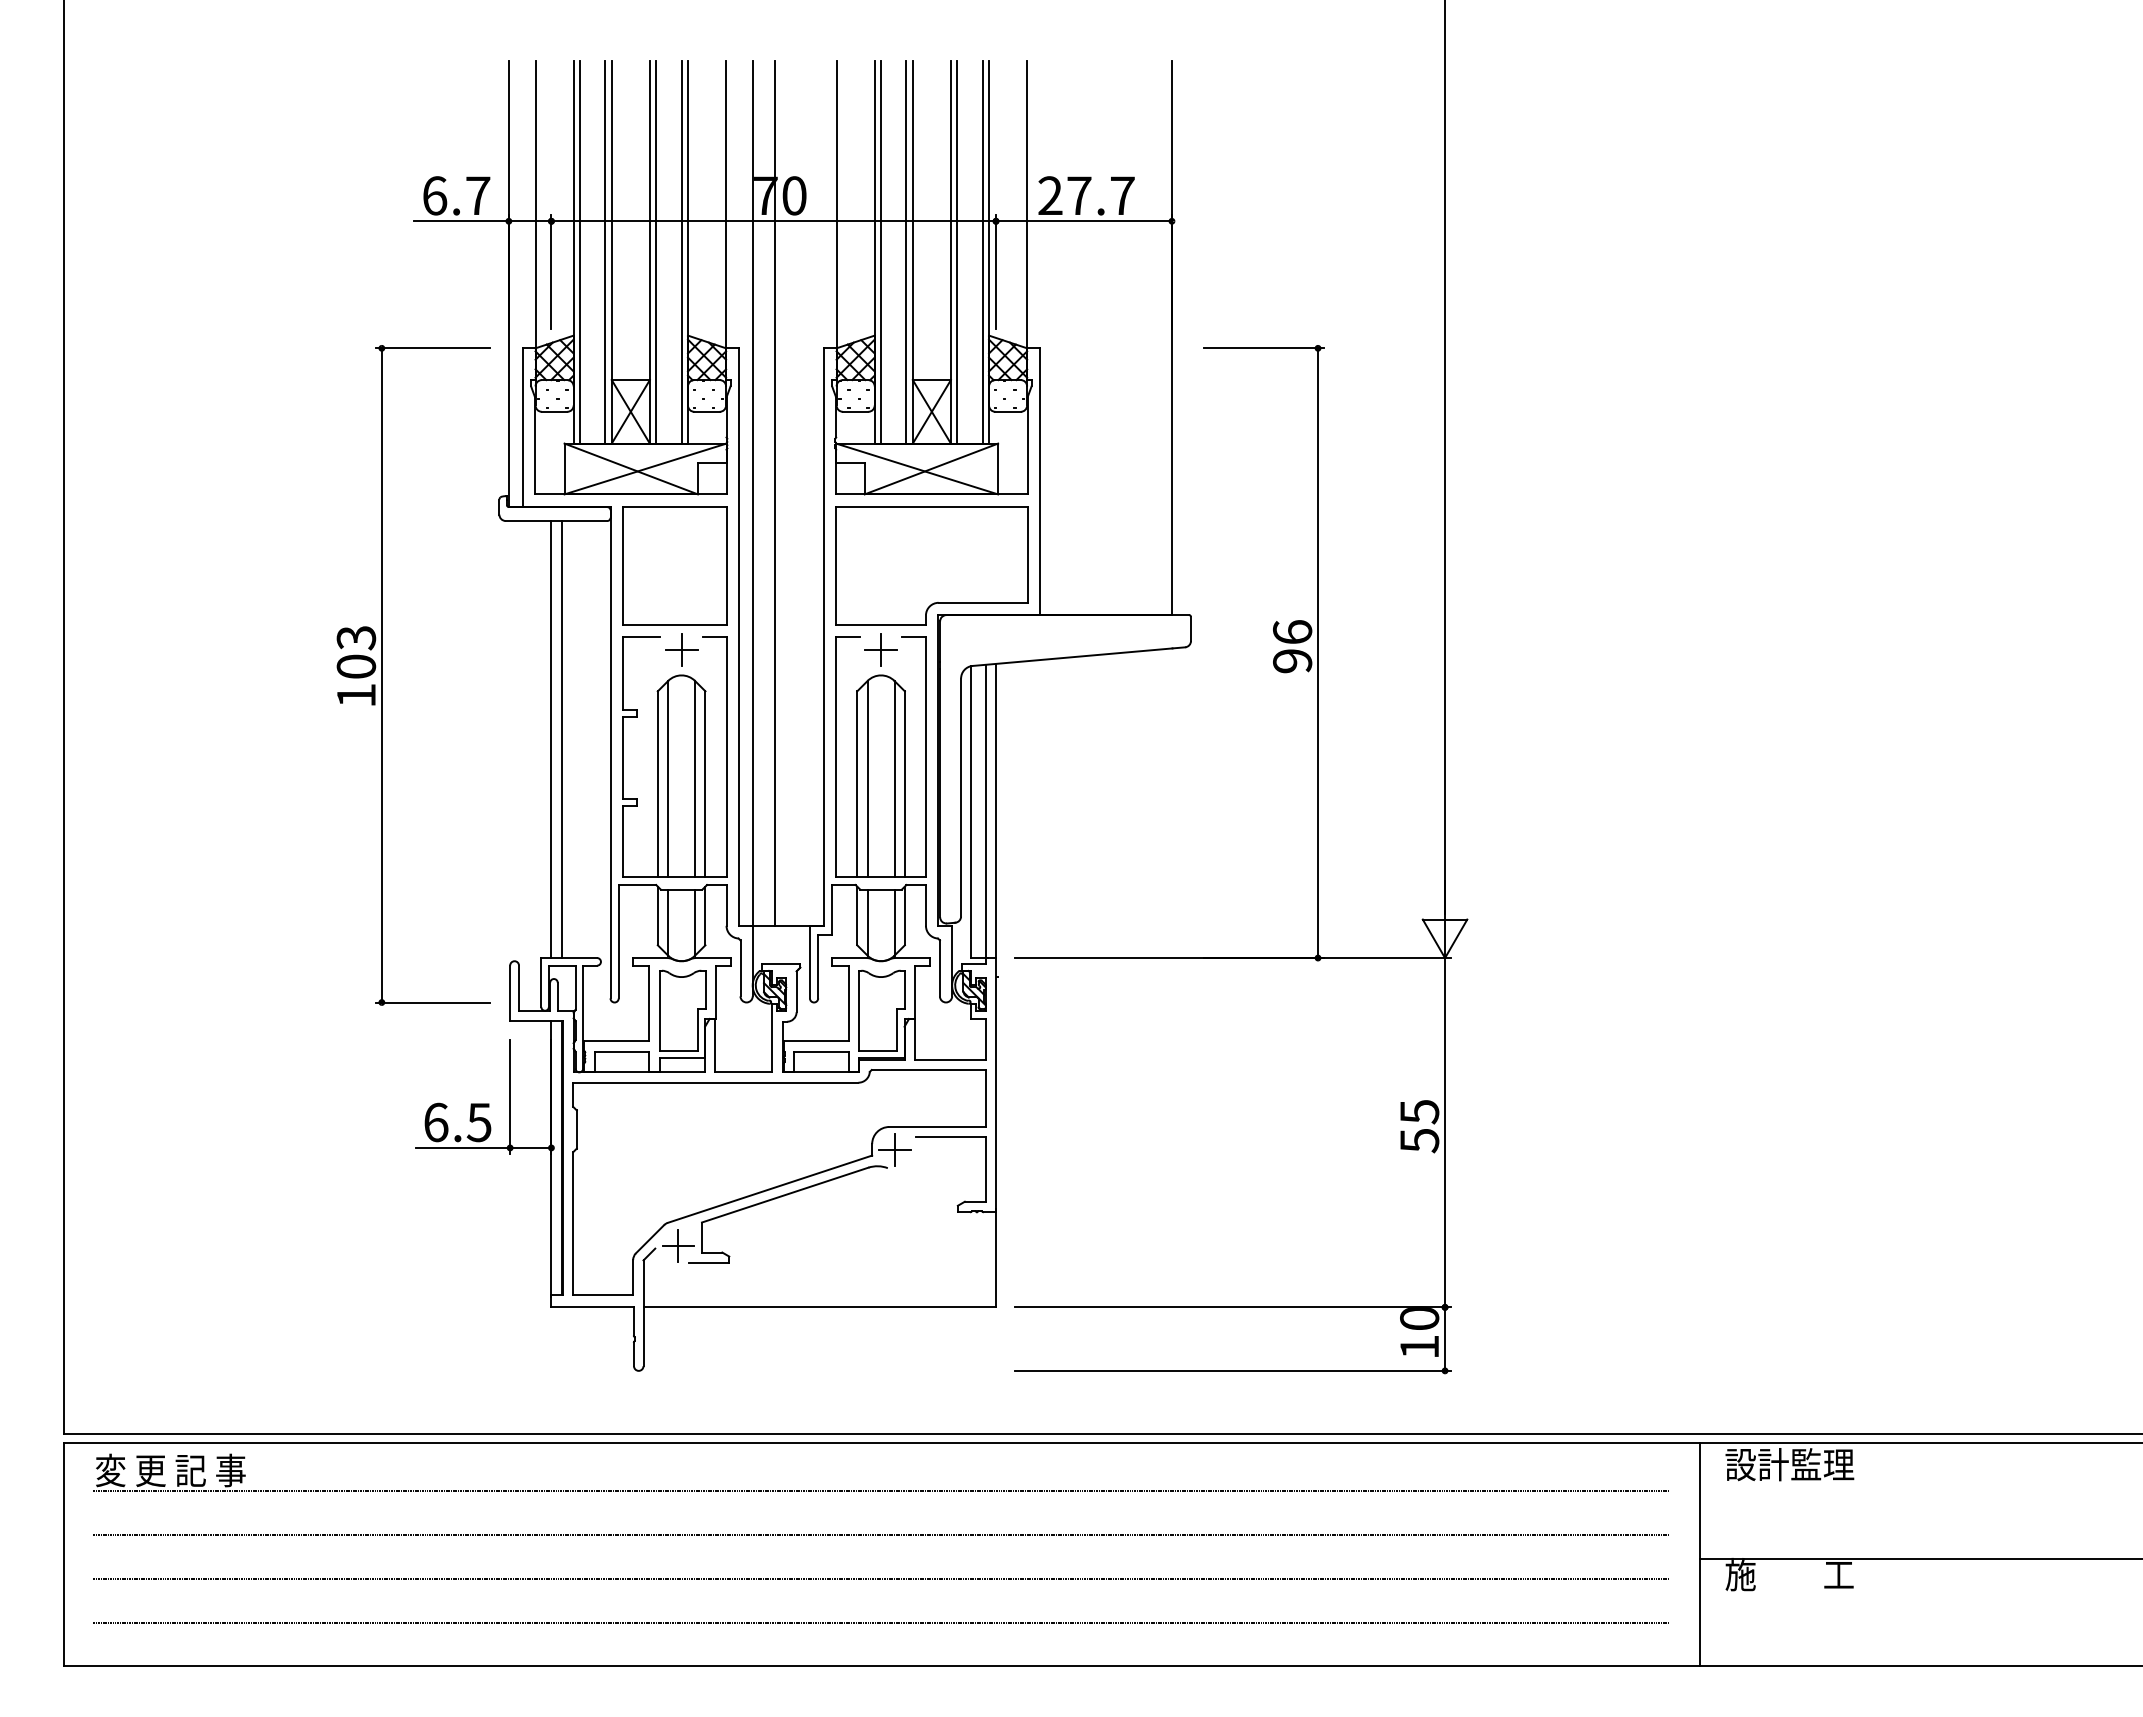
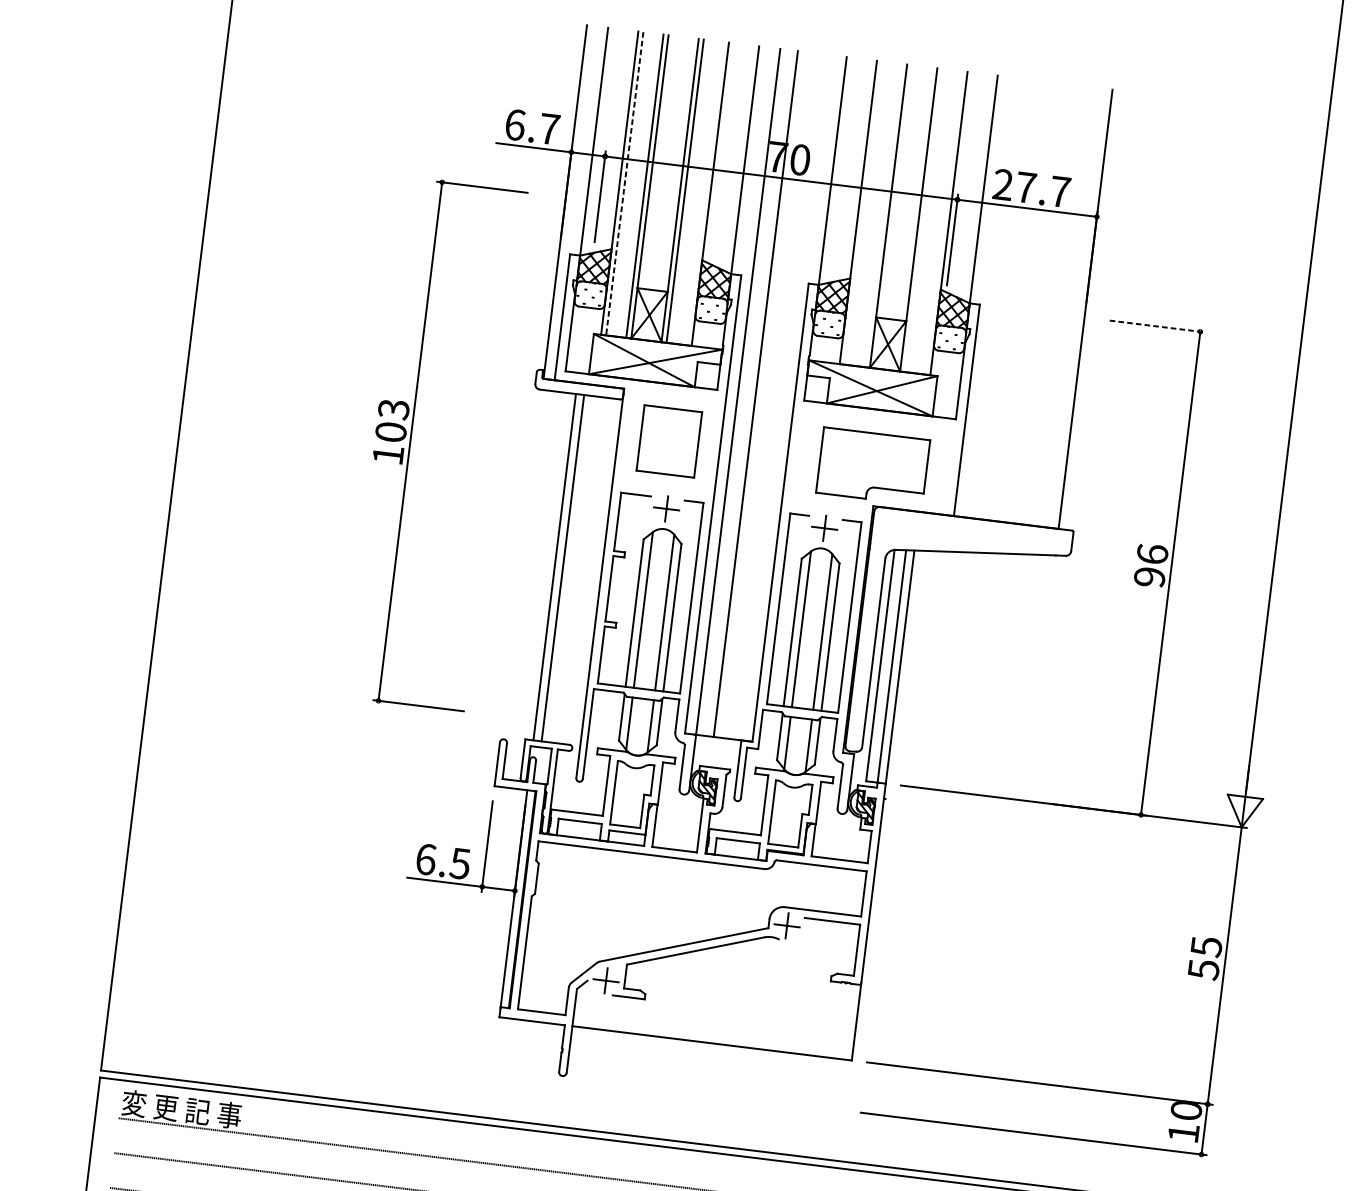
line: (681, 251) -> (705, 193), removed
line: (881, 251) -> (863, 212), removed
line: (906, 251) -> (883, 214), removed
line: (957, 251) -> (924, 219), removed
line: (982, 251) -> (943, 222), removed
line: (580, 252) -> (625, 184), solid -> dashed
line: (1264, 348) -> (1157, 326), solid -> dashed
part: (674, 565) -> (669, 441), size x0.7
part: (931, 565) -> (872, 466), size x0.7
part: (382, 675) -> (410, 441), moved

